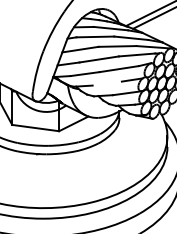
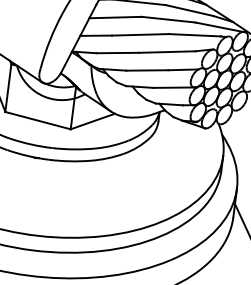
line: (106, 83) -> (146, 70), added

